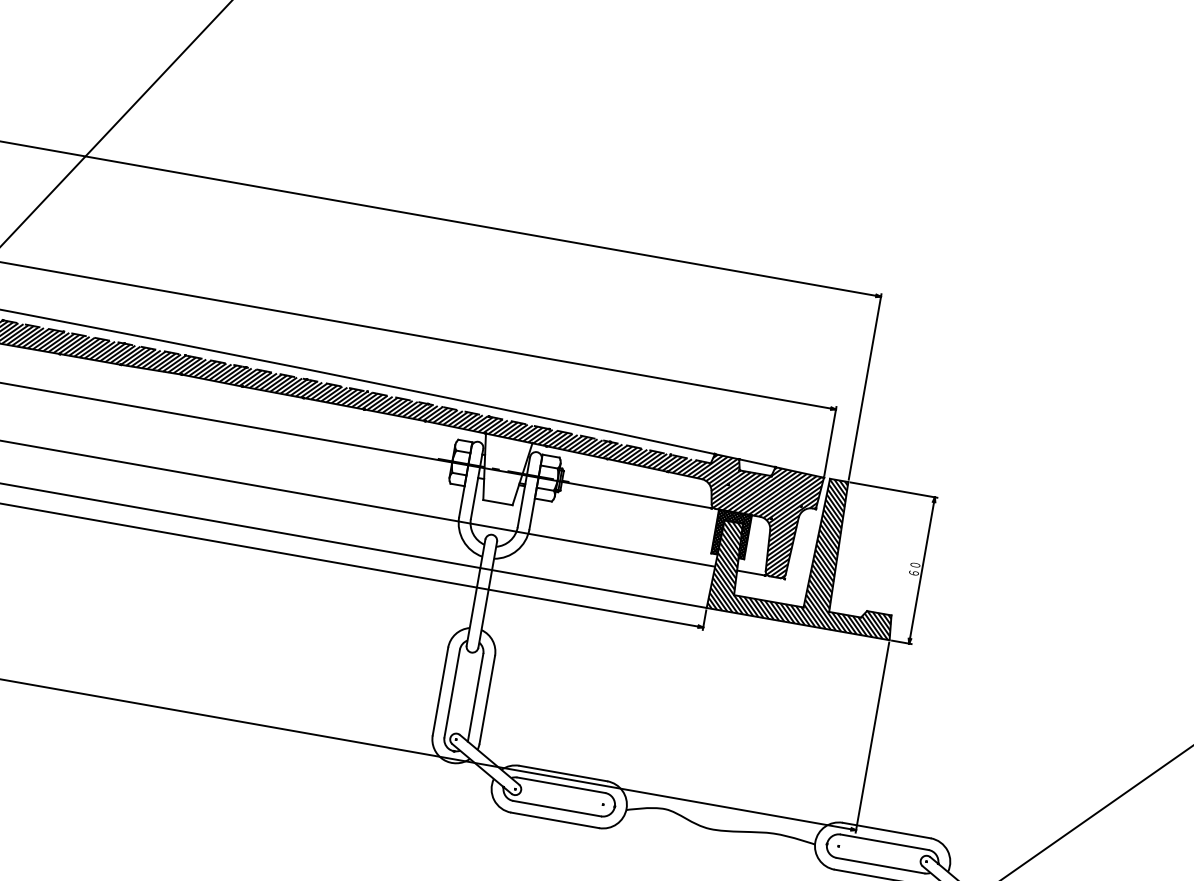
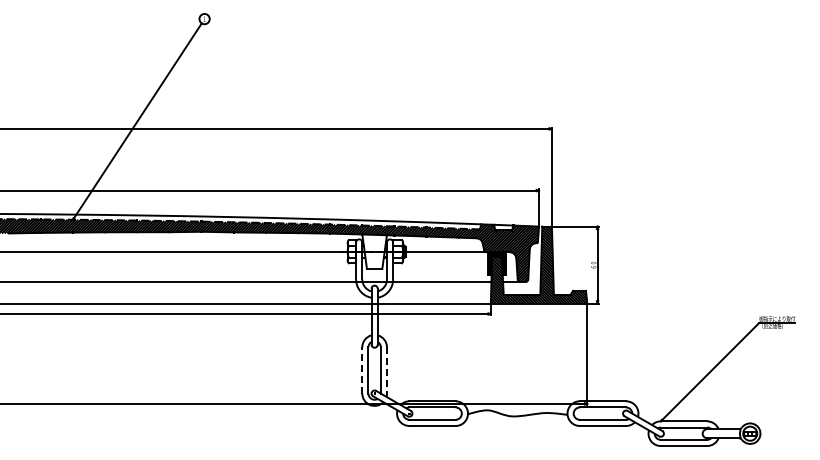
line: (441, 689) -> (362, 369), solid -> dashed
line: (486, 699) -> (386, 370), solid -> dashed

